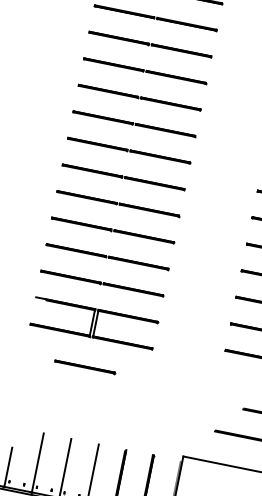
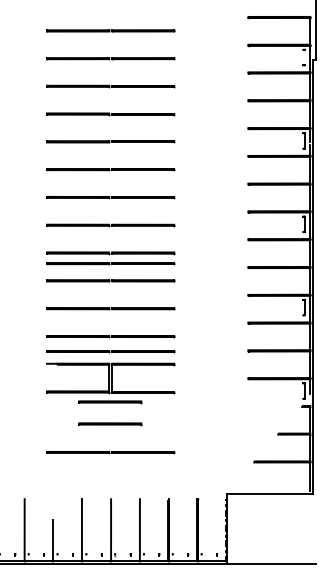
line: (116, 213) -> (110, 263), added
line: (99, 297) -> (110, 351), added
line: (89, 346) -> (110, 402), added
line: (79, 394) -> (110, 452), added

